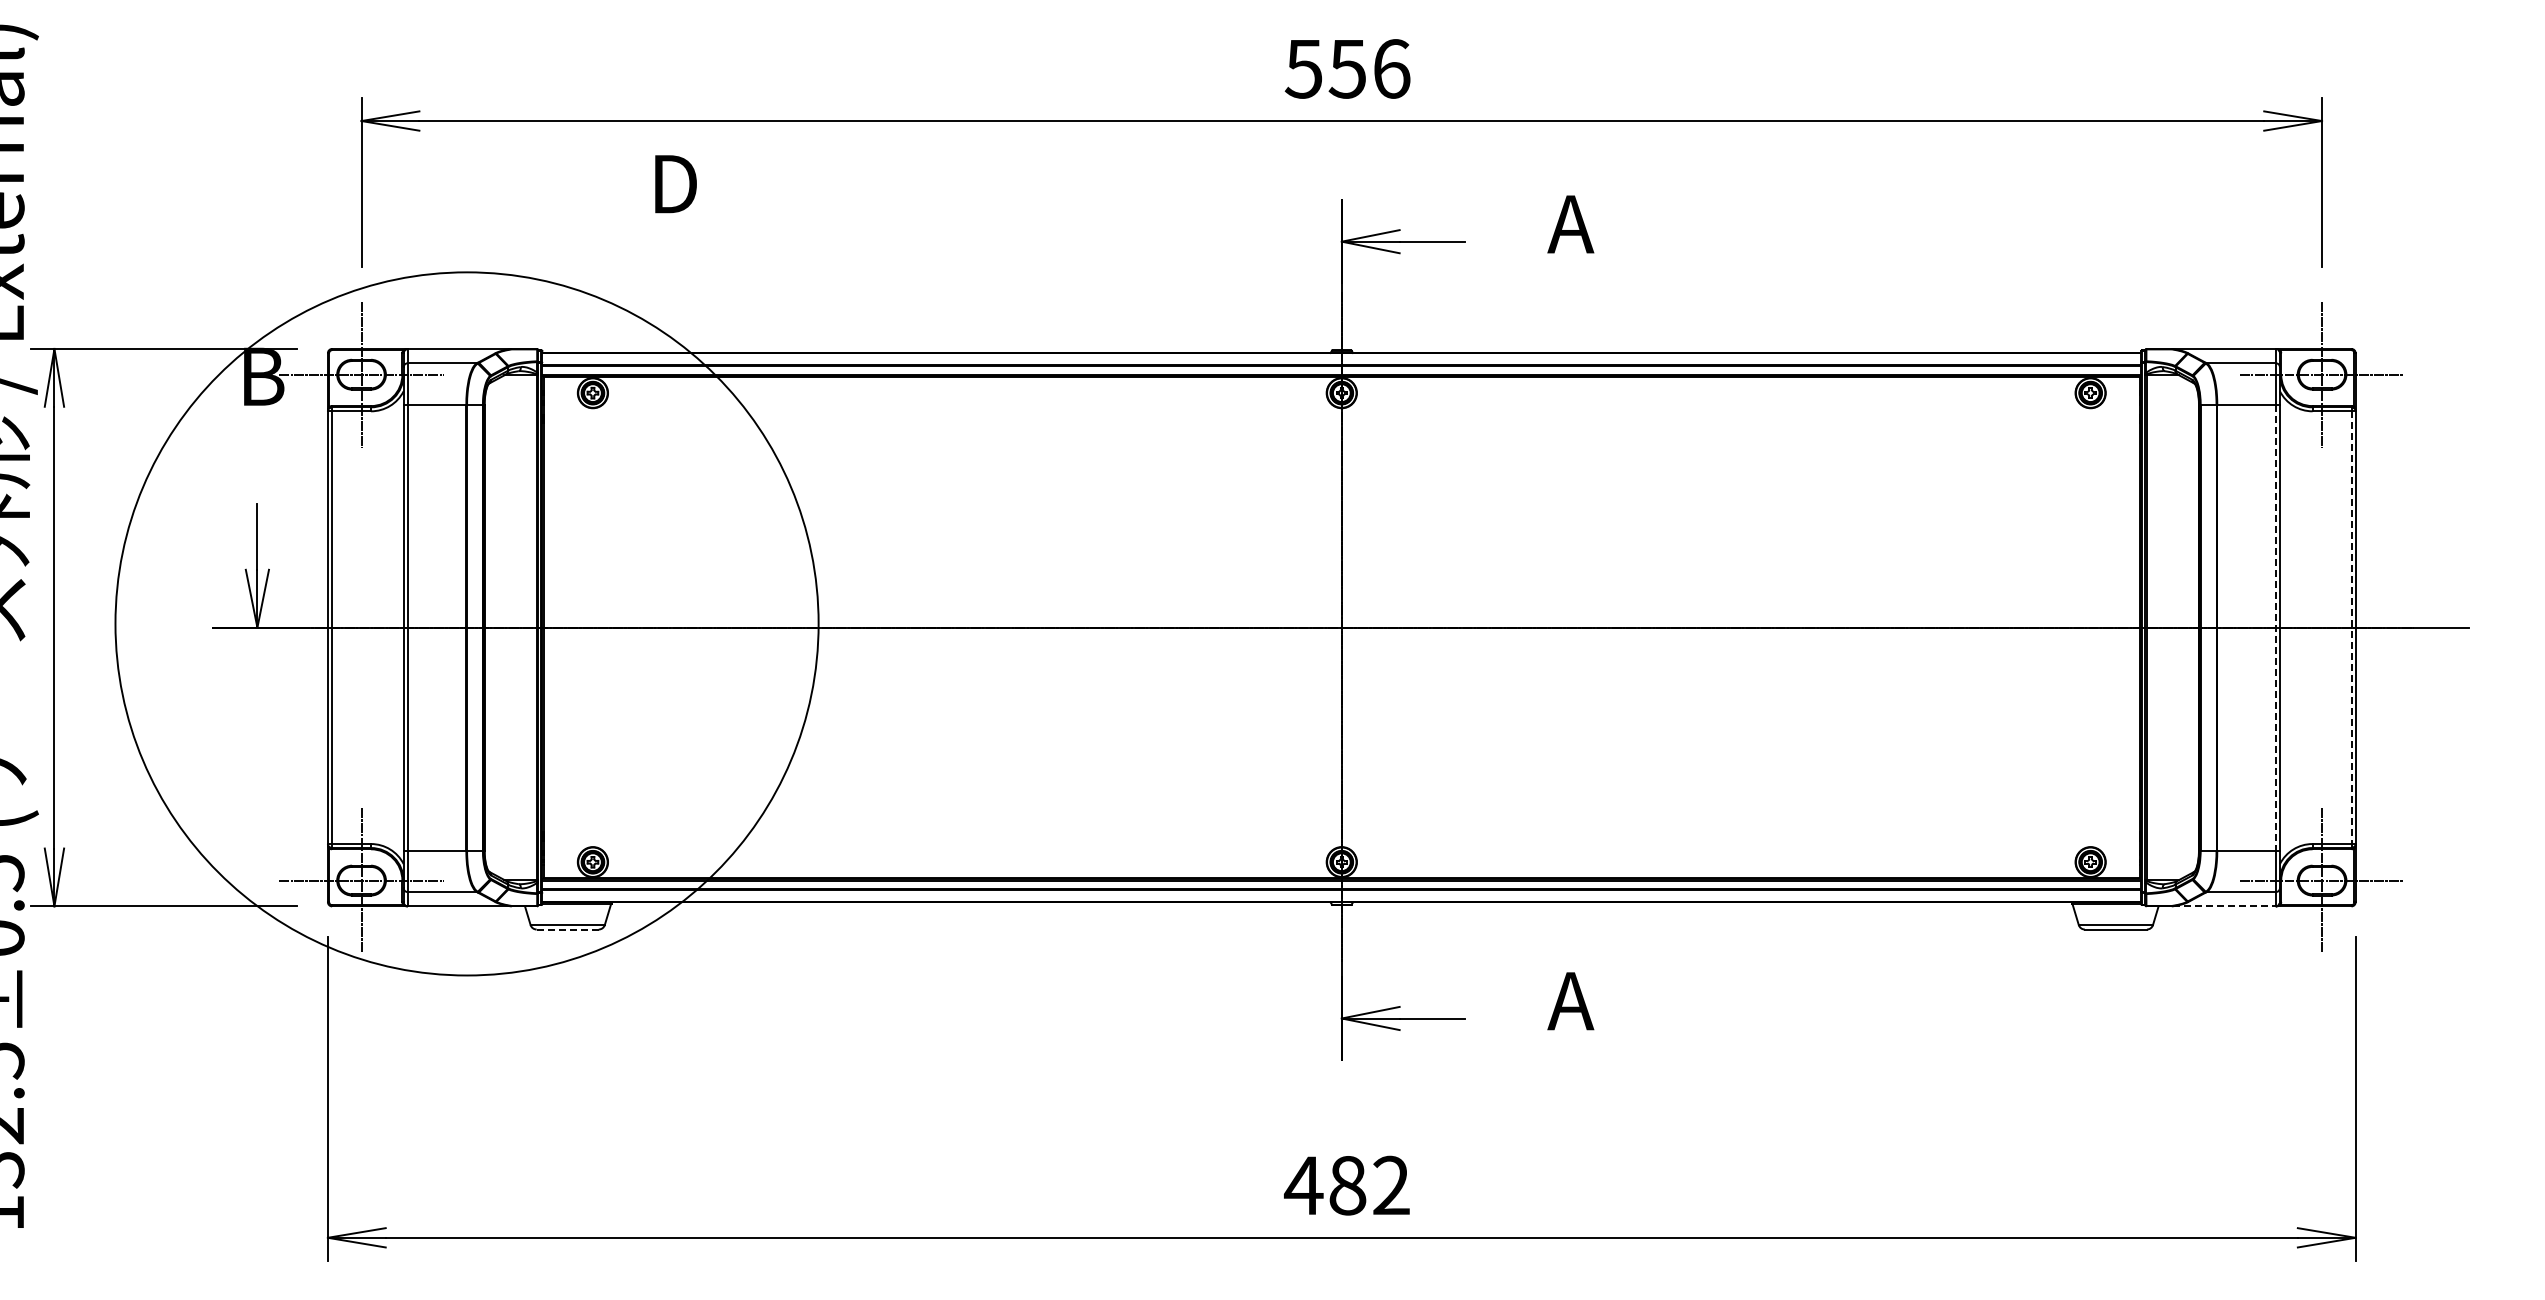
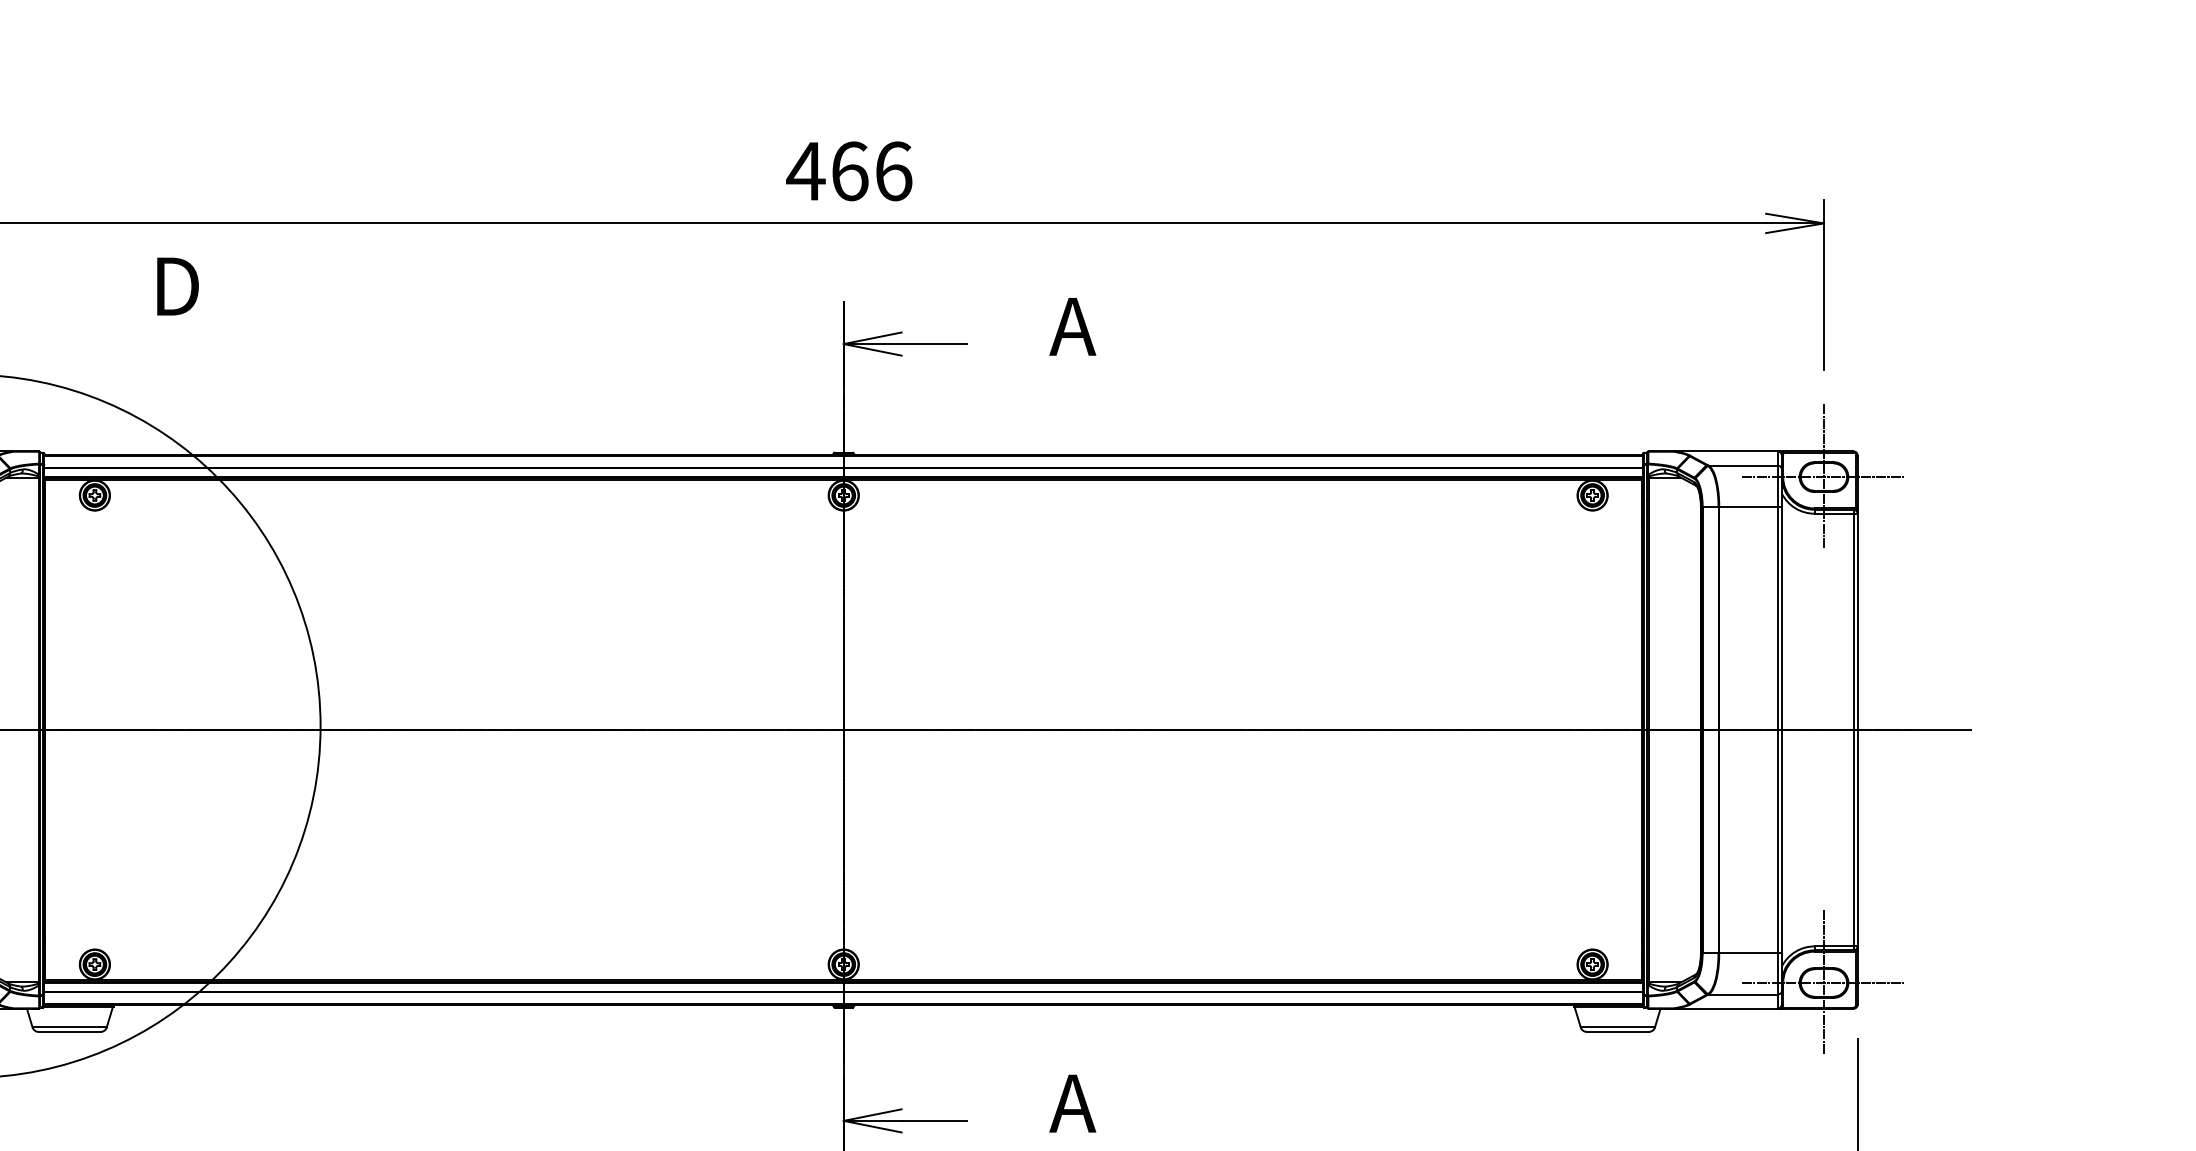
text: (1325, 68) -> (827, 170), 556 -> 466
line: (2275, 628) -> (1777, 730), dashed -> solid
line: (2351, 628) -> (1853, 730), dashed -> solid
line: (2224, 906) -> (1726, 1008), dashed -> solid
line: (567, 929) -> (69, 1031), dashed -> solid

